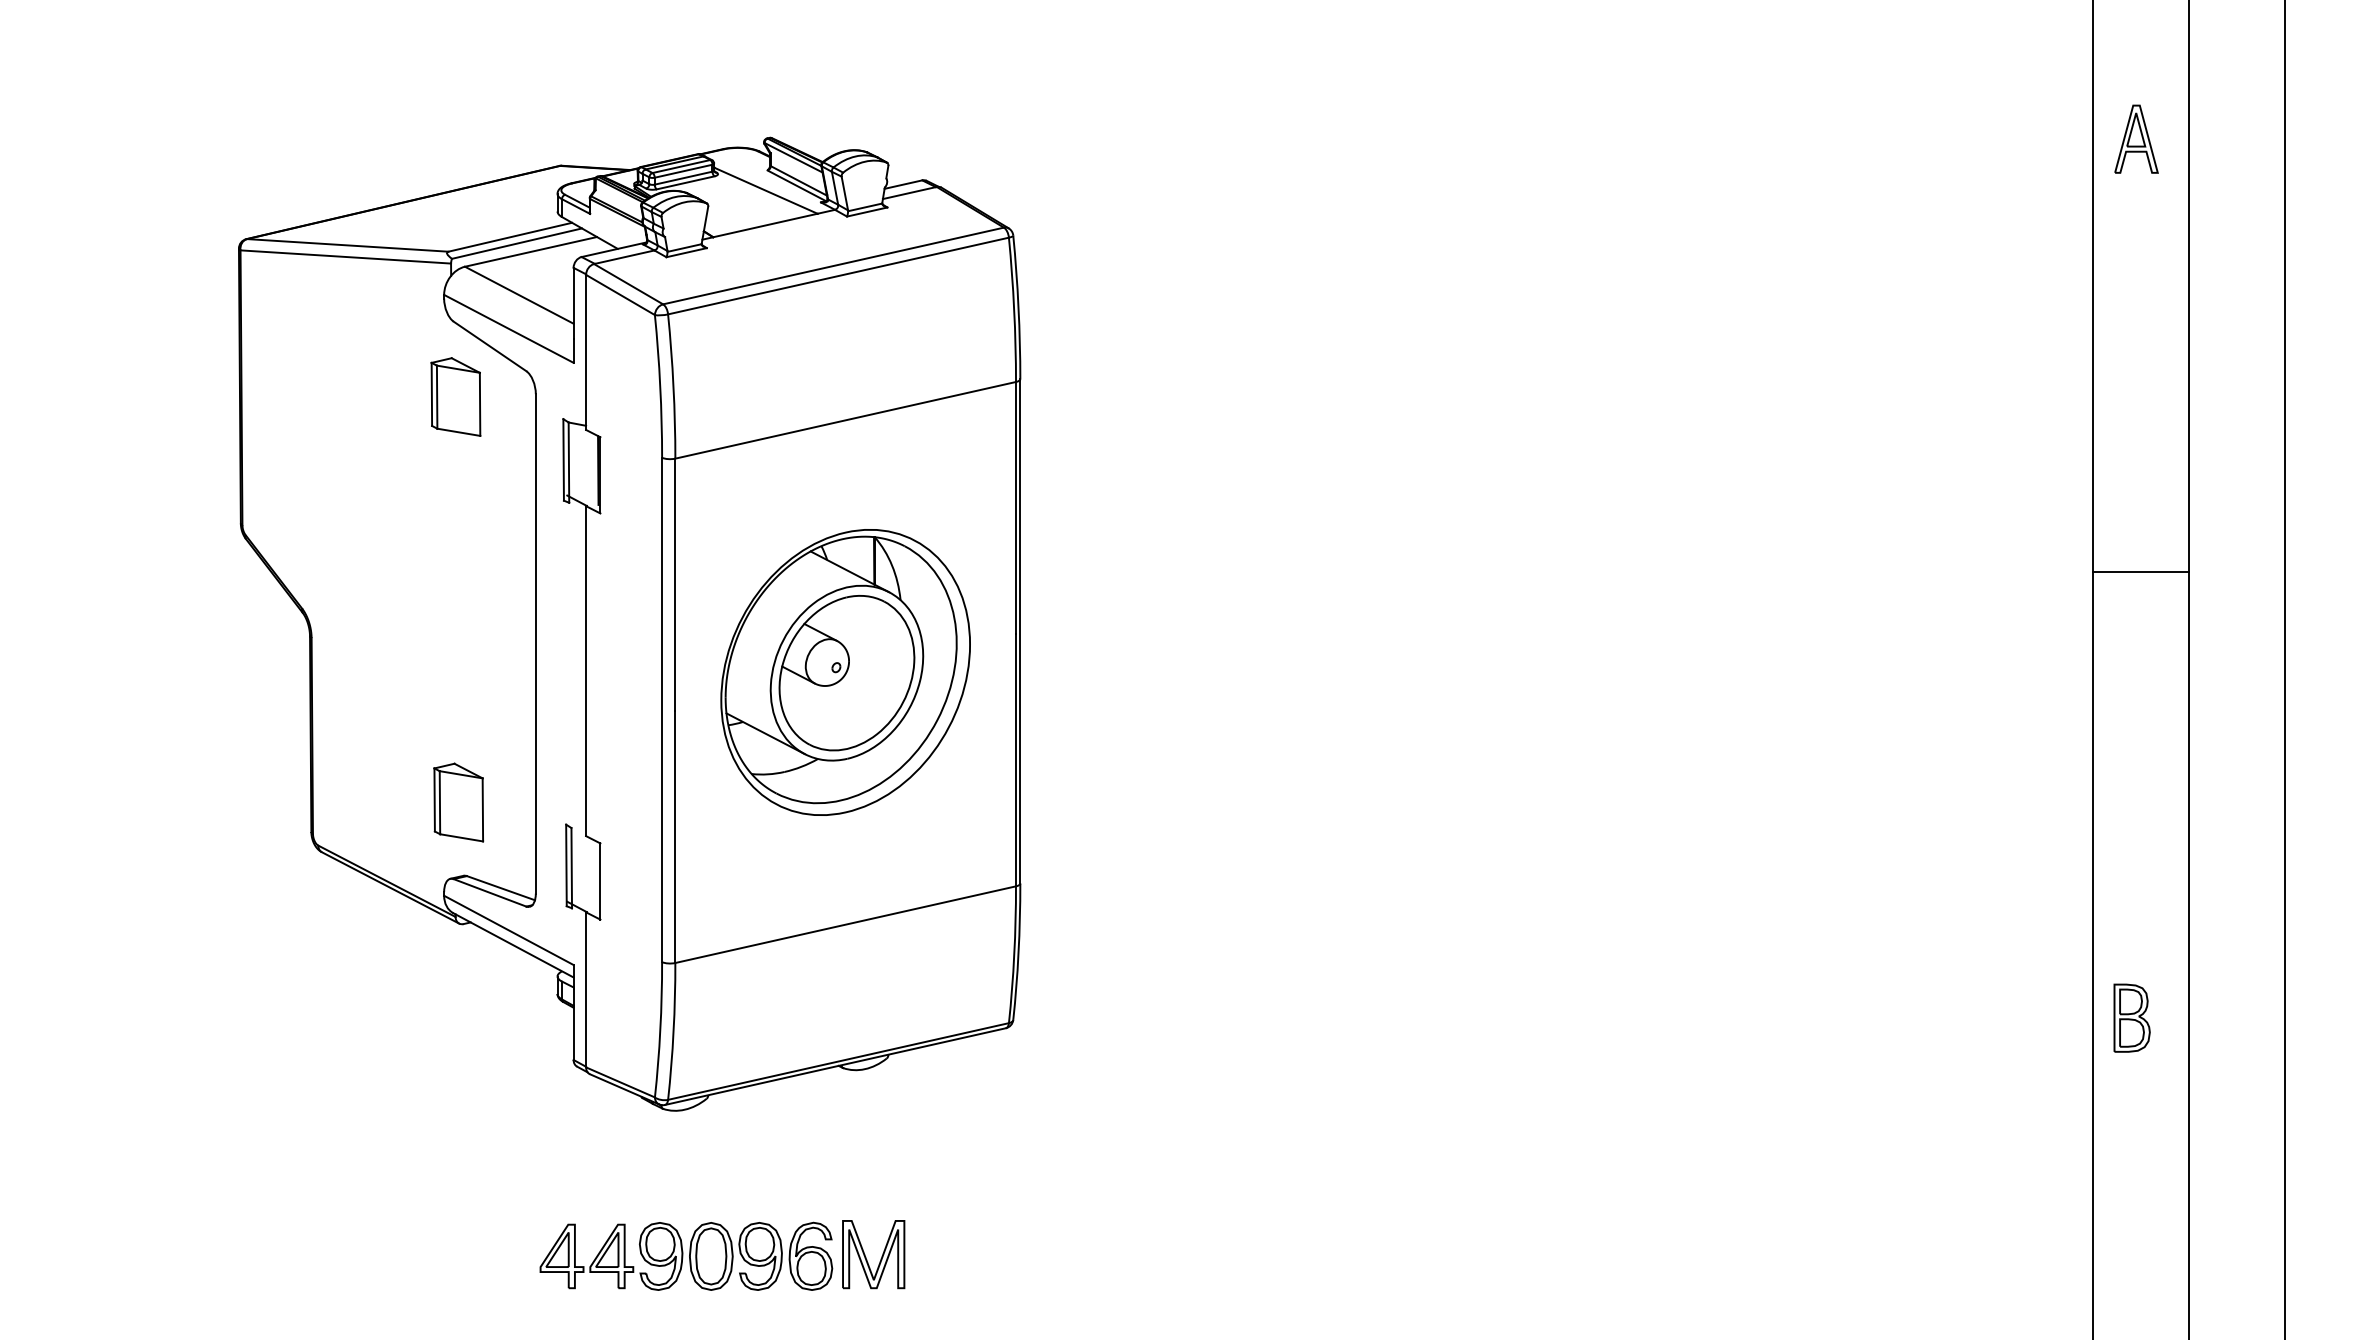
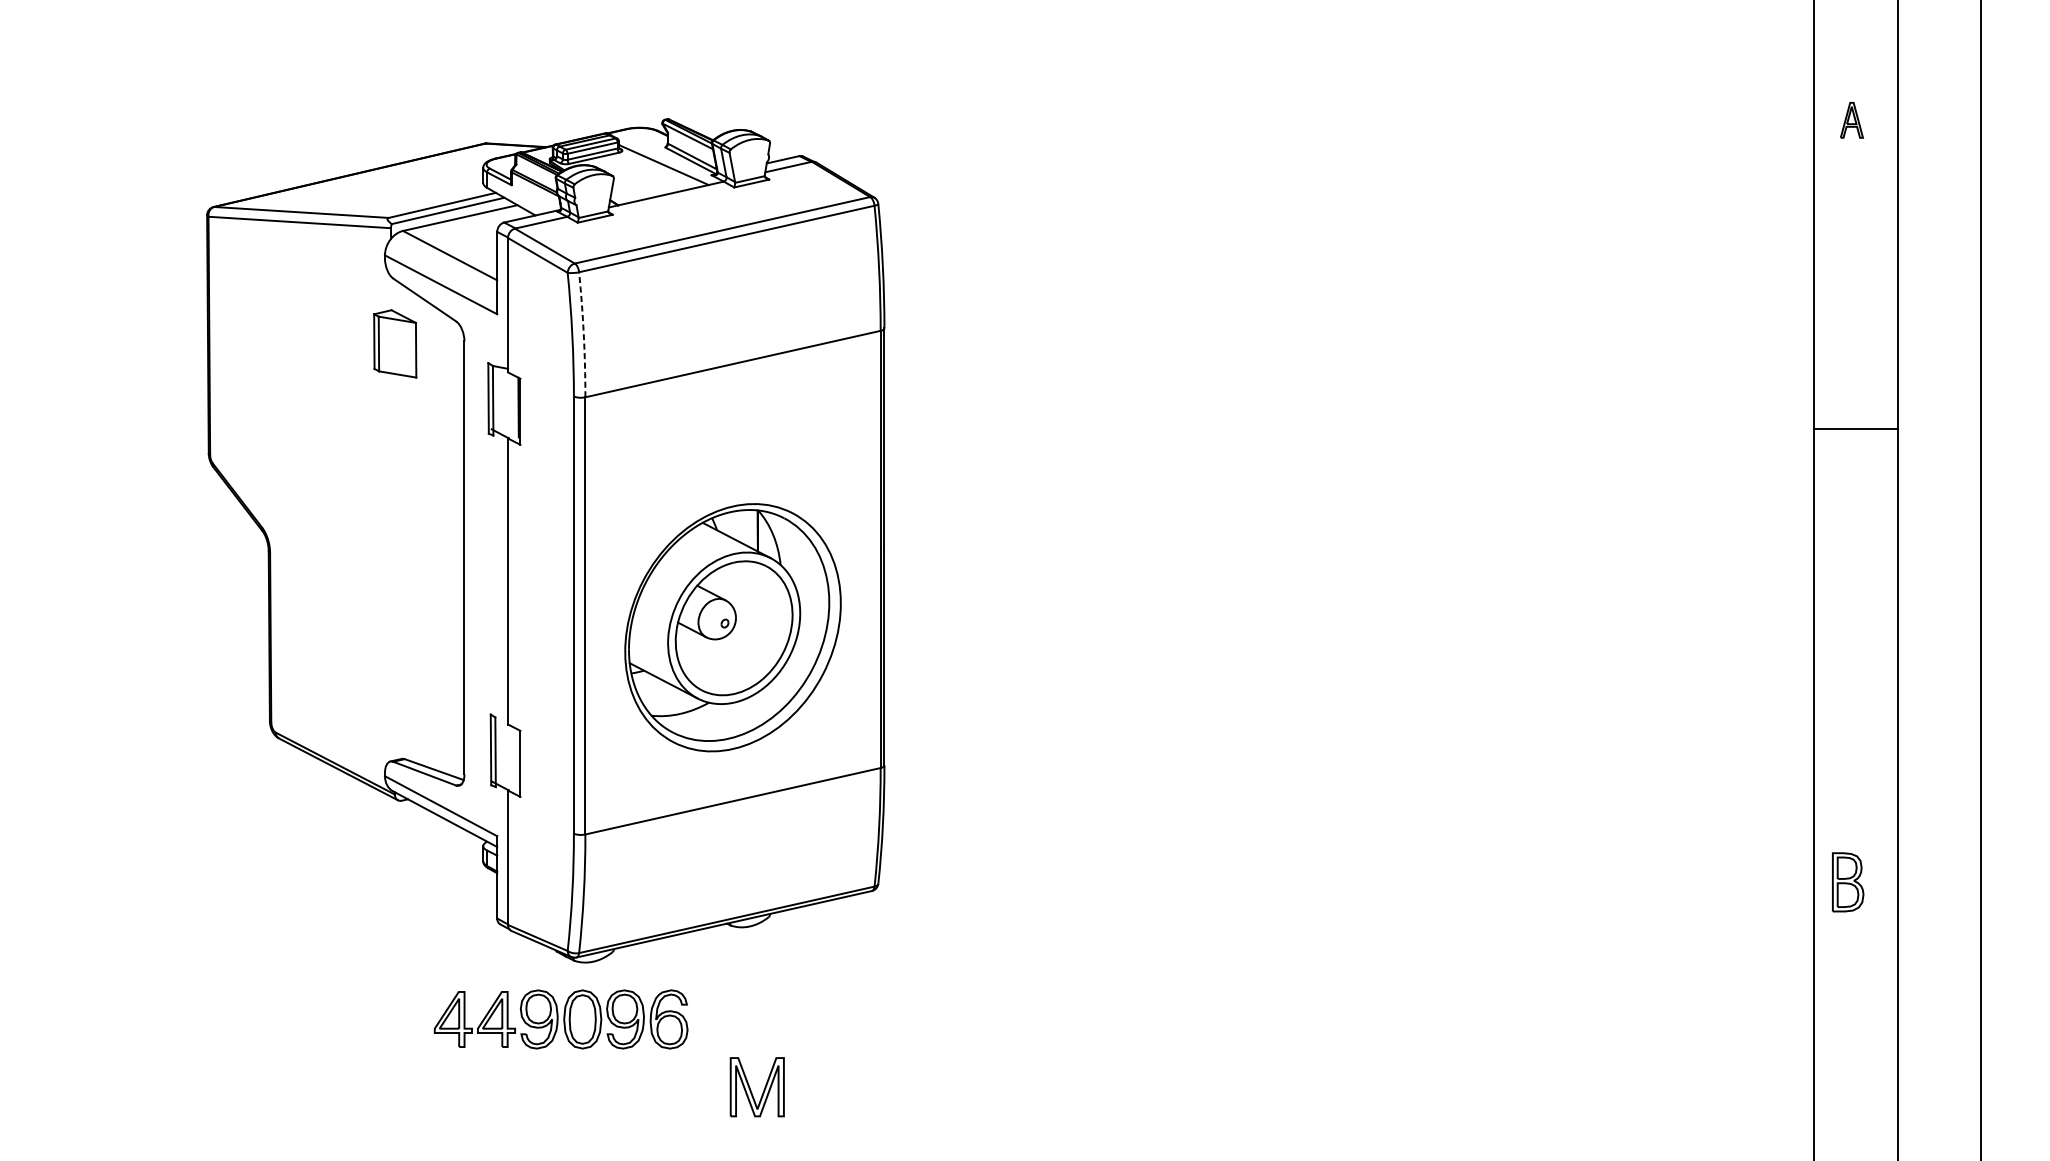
part: (2136, 138) -> (1851, 119), size x0.6
arc: (673, 386) -> (583, 334), solid -> dashed
line: (2141, 571) -> (1856, 429), moved
part: (845, 672) -> (732, 627), moved
part: (458, 802) -> (397, 695), removed
part: (686, 1255) -> (561, 1018), moved

